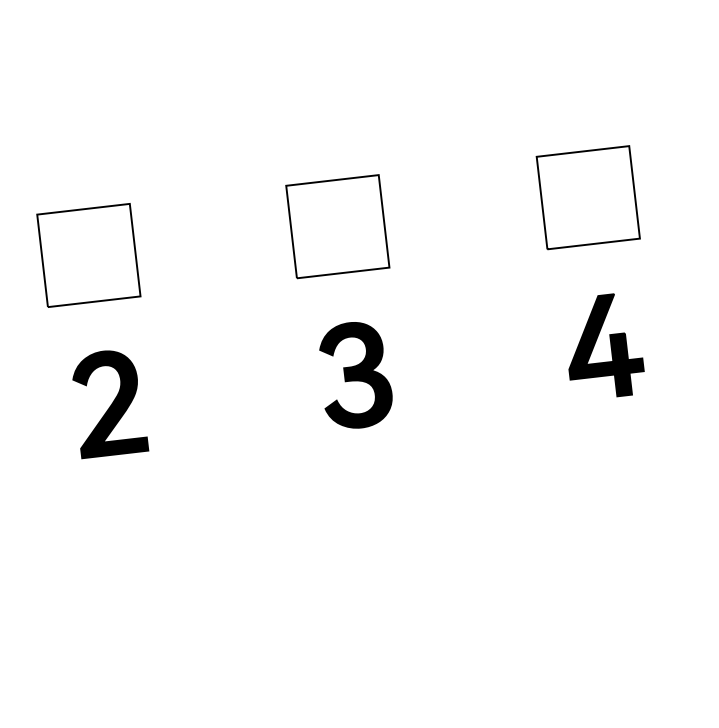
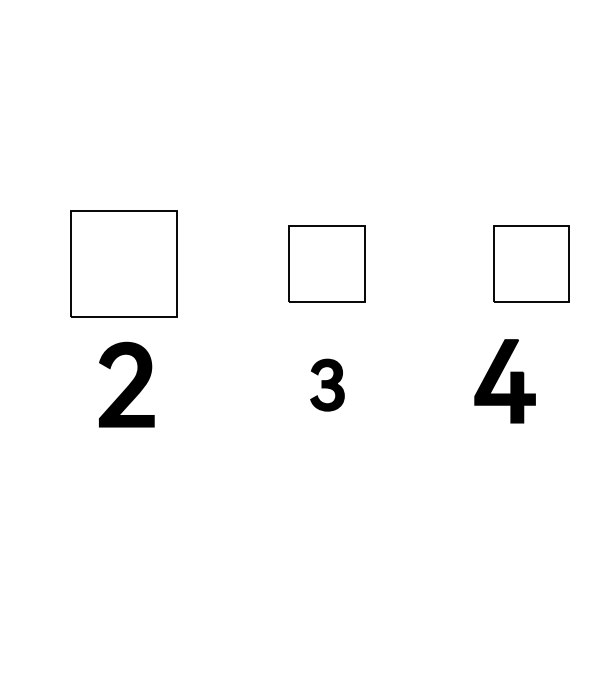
part: (88, 254) -> (123, 263), size x1.4
part: (603, 346) -> (504, 381), moved
part: (355, 374) -> (327, 384), size x0.6

